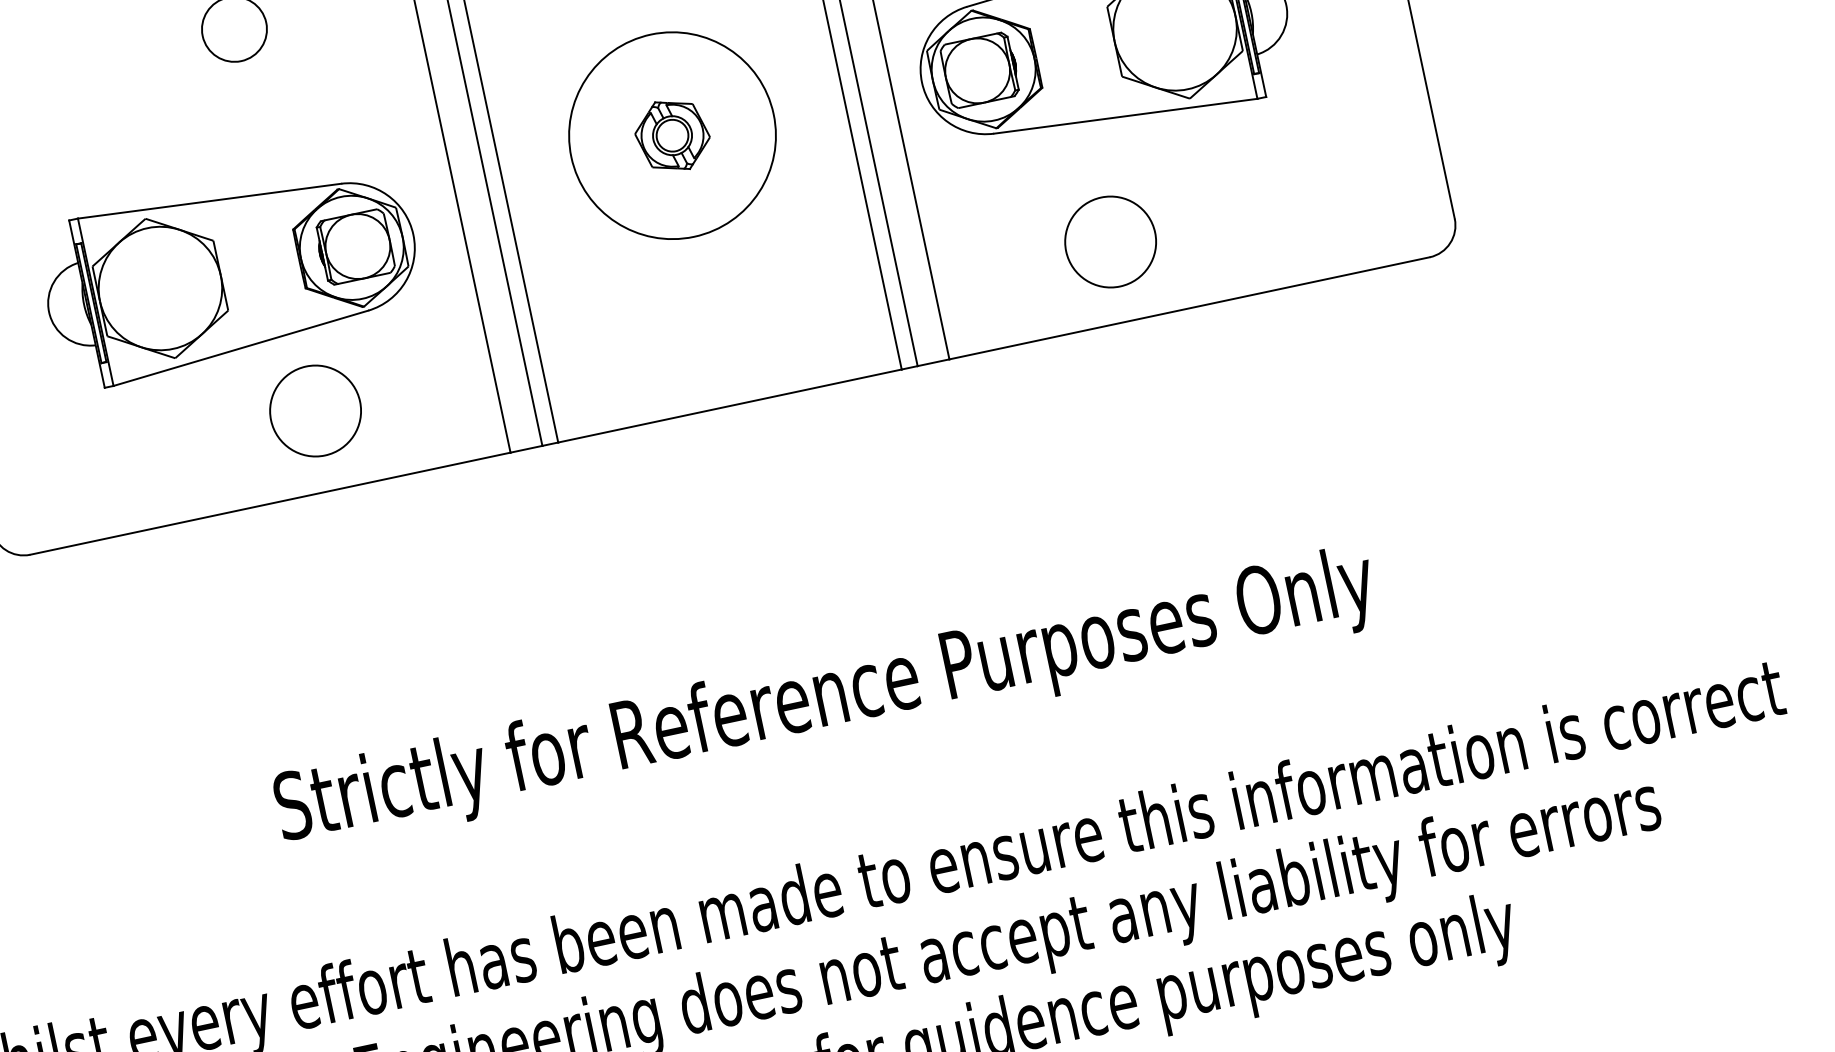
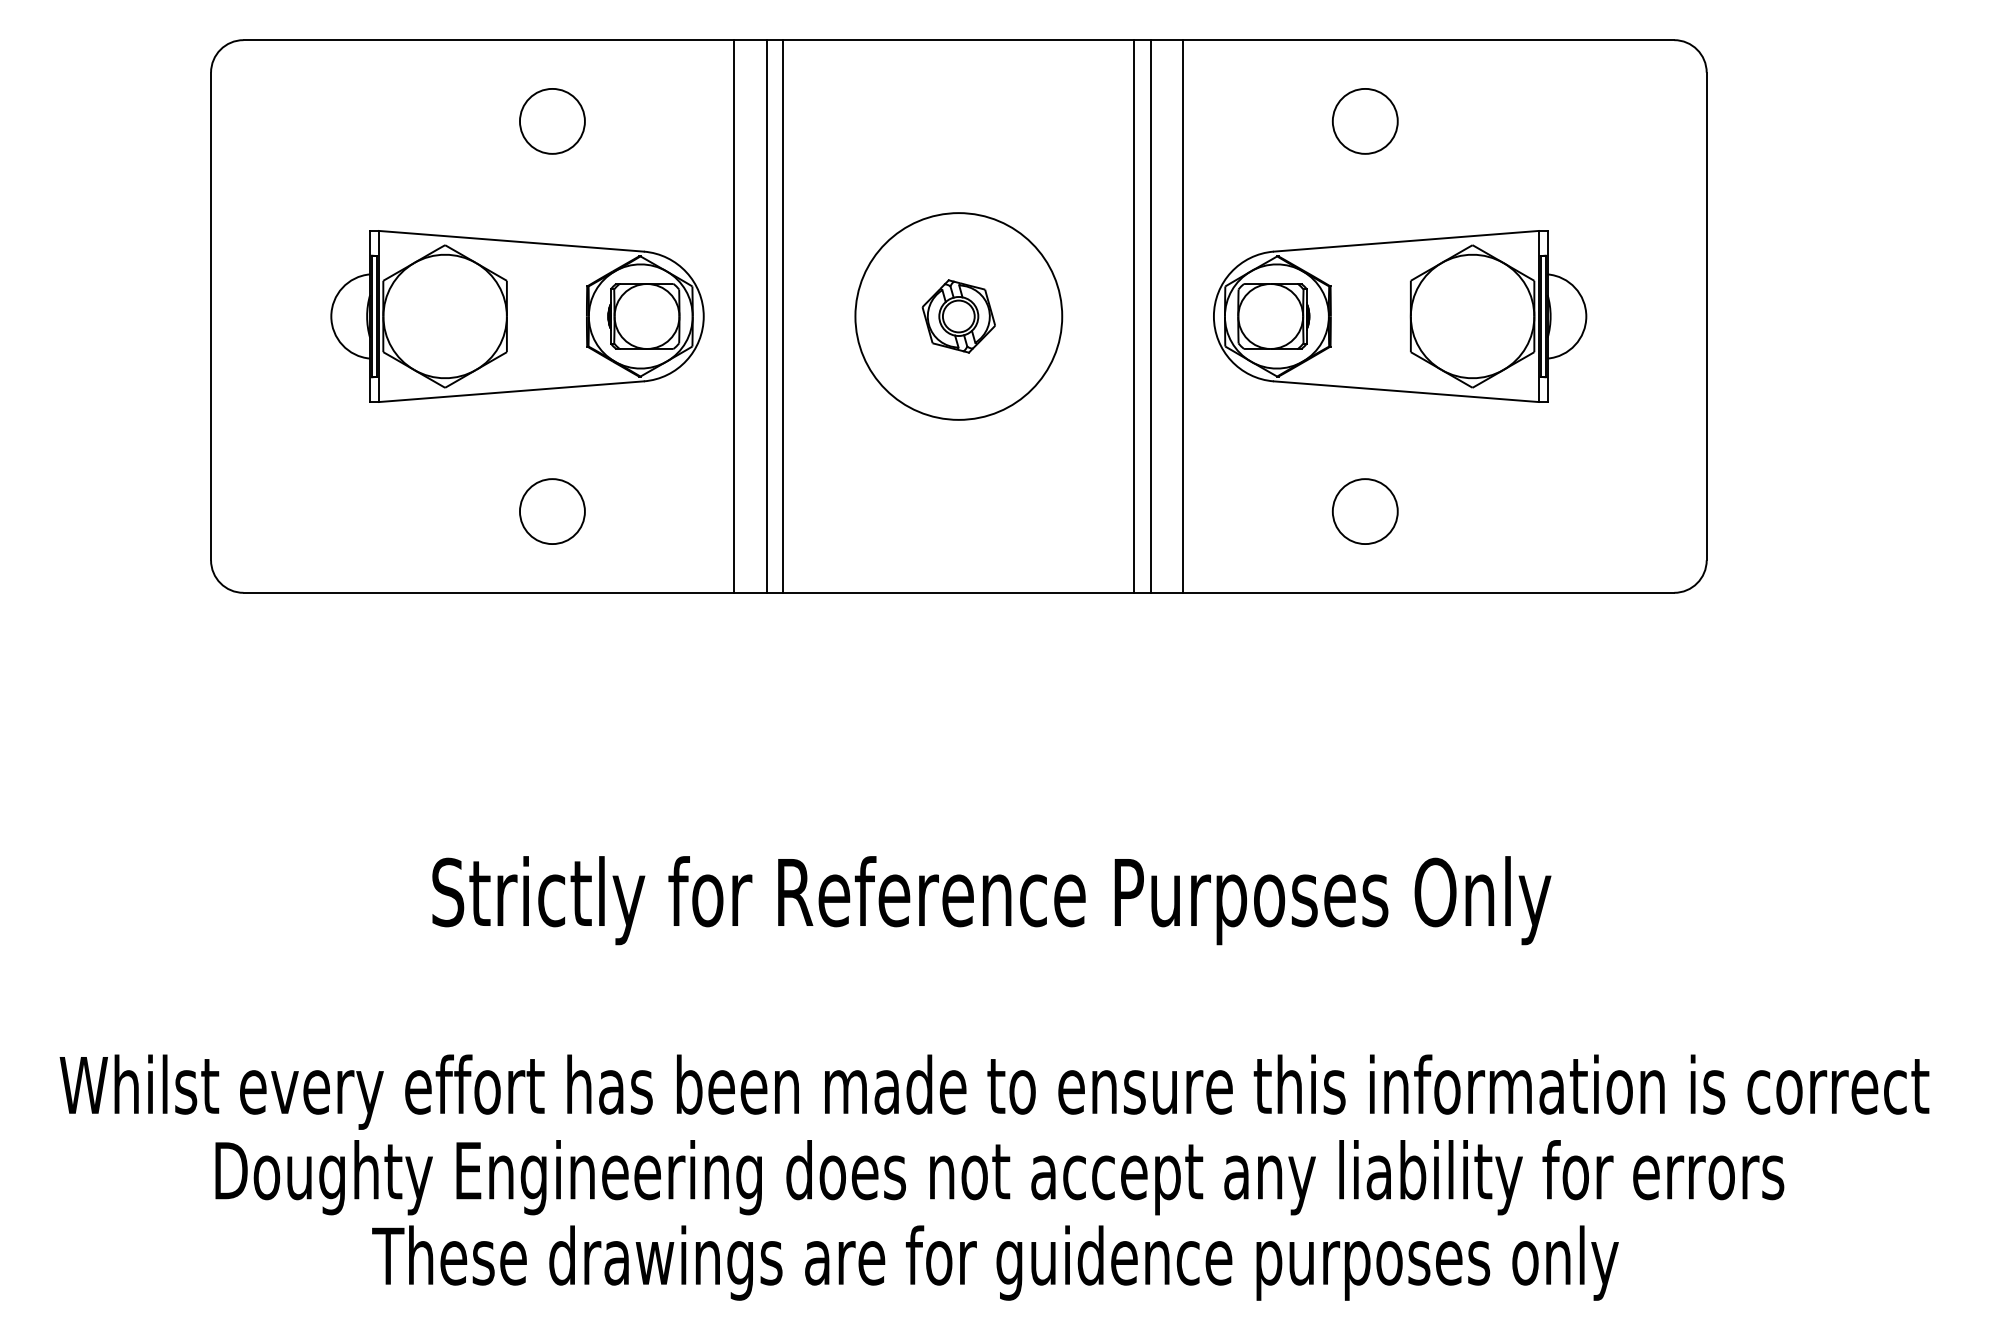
circle: (1109, 242) -> (1364, 511), size x0.71
part: (231, 273) -> (517, 316), moved
circle: (314, 411) -> (551, 511), size x0.71

